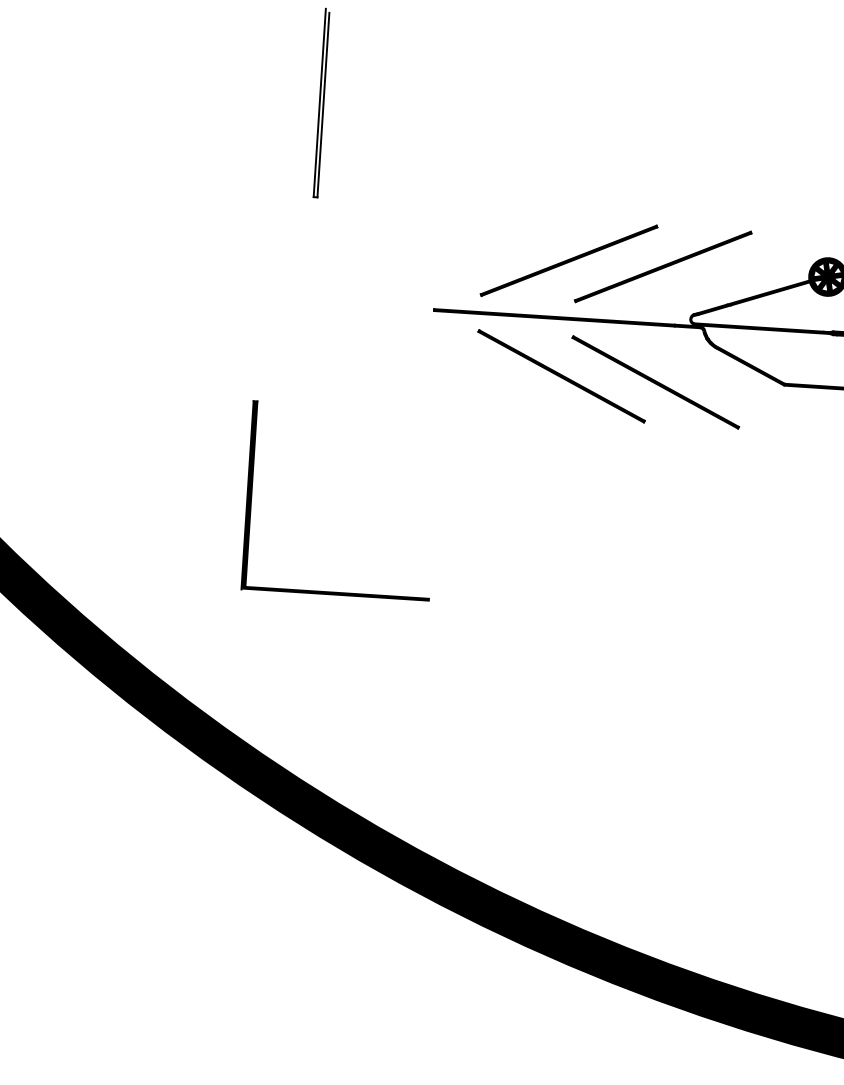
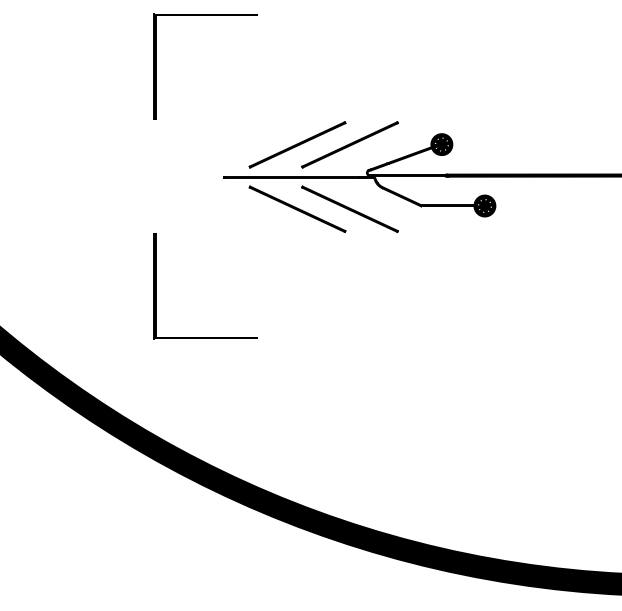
fill: (413, 107) -> (205, 65), added
part: (252, 495) -> (156, 286), moved

